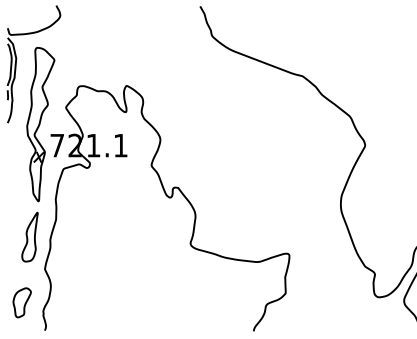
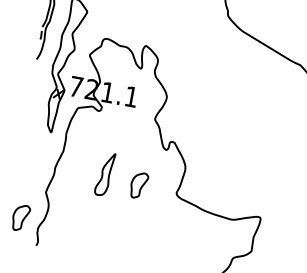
part: (29, 236) -> (104, 173), moved
part: (146, 242) -> (138, 185), added

